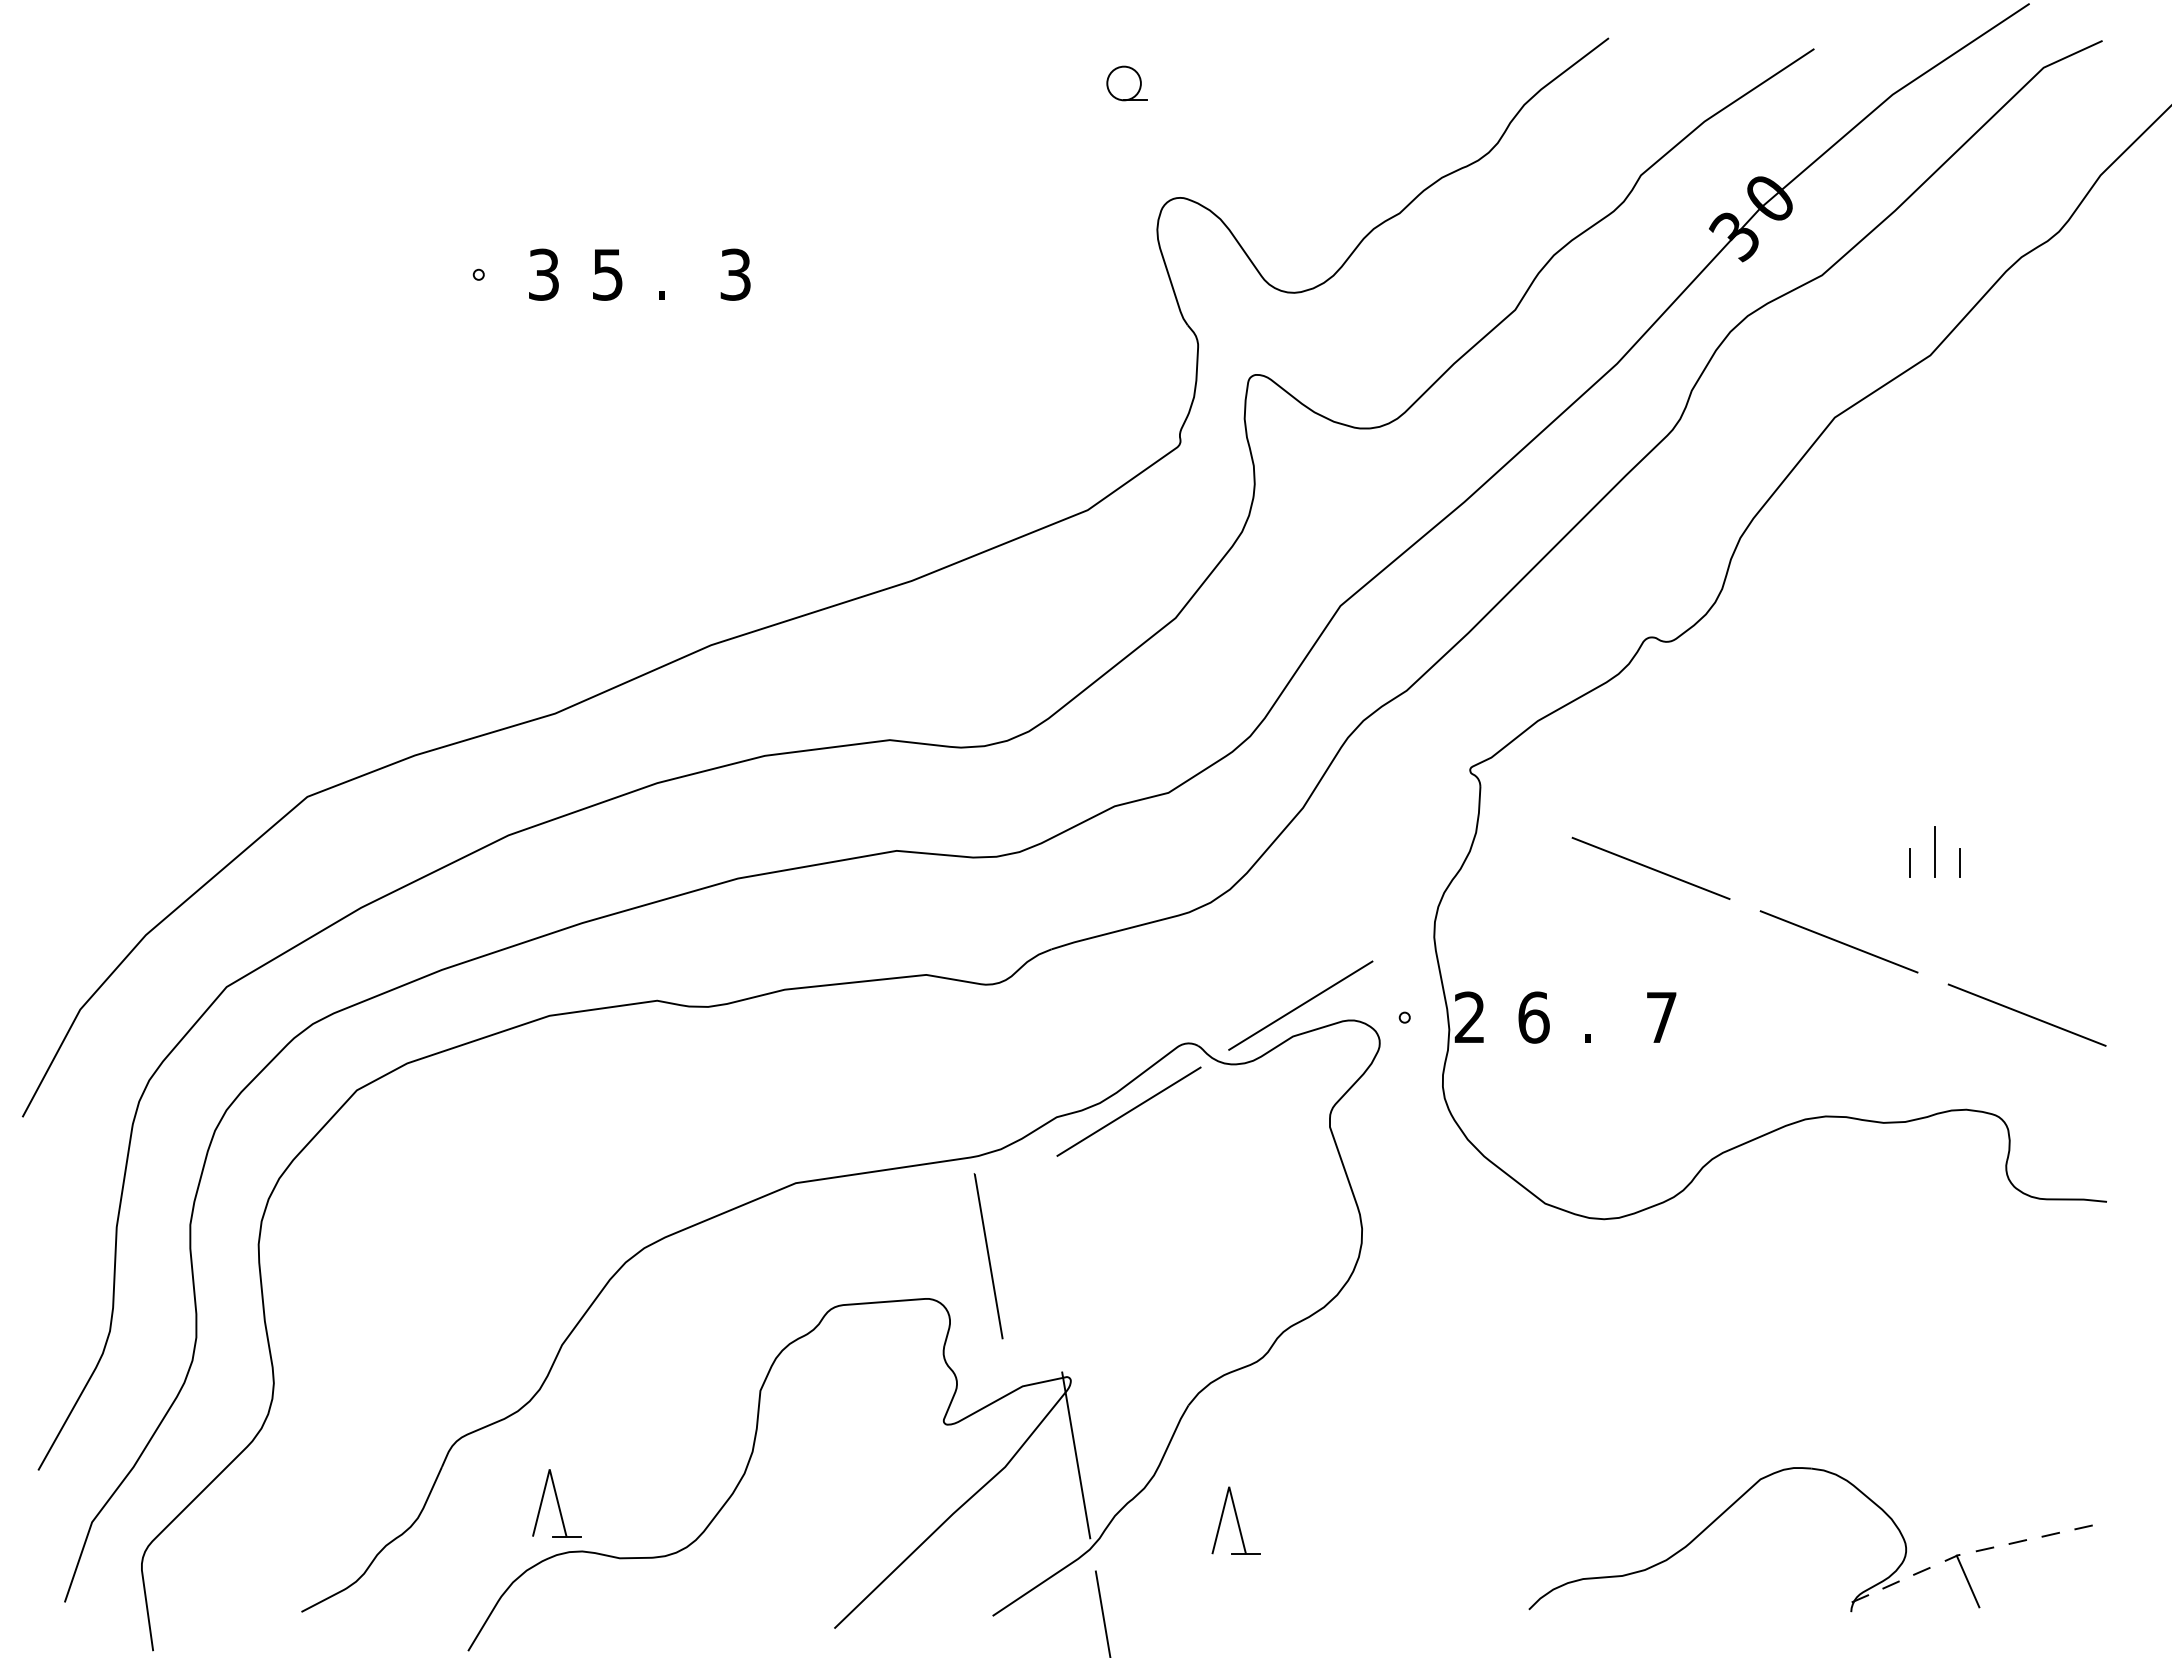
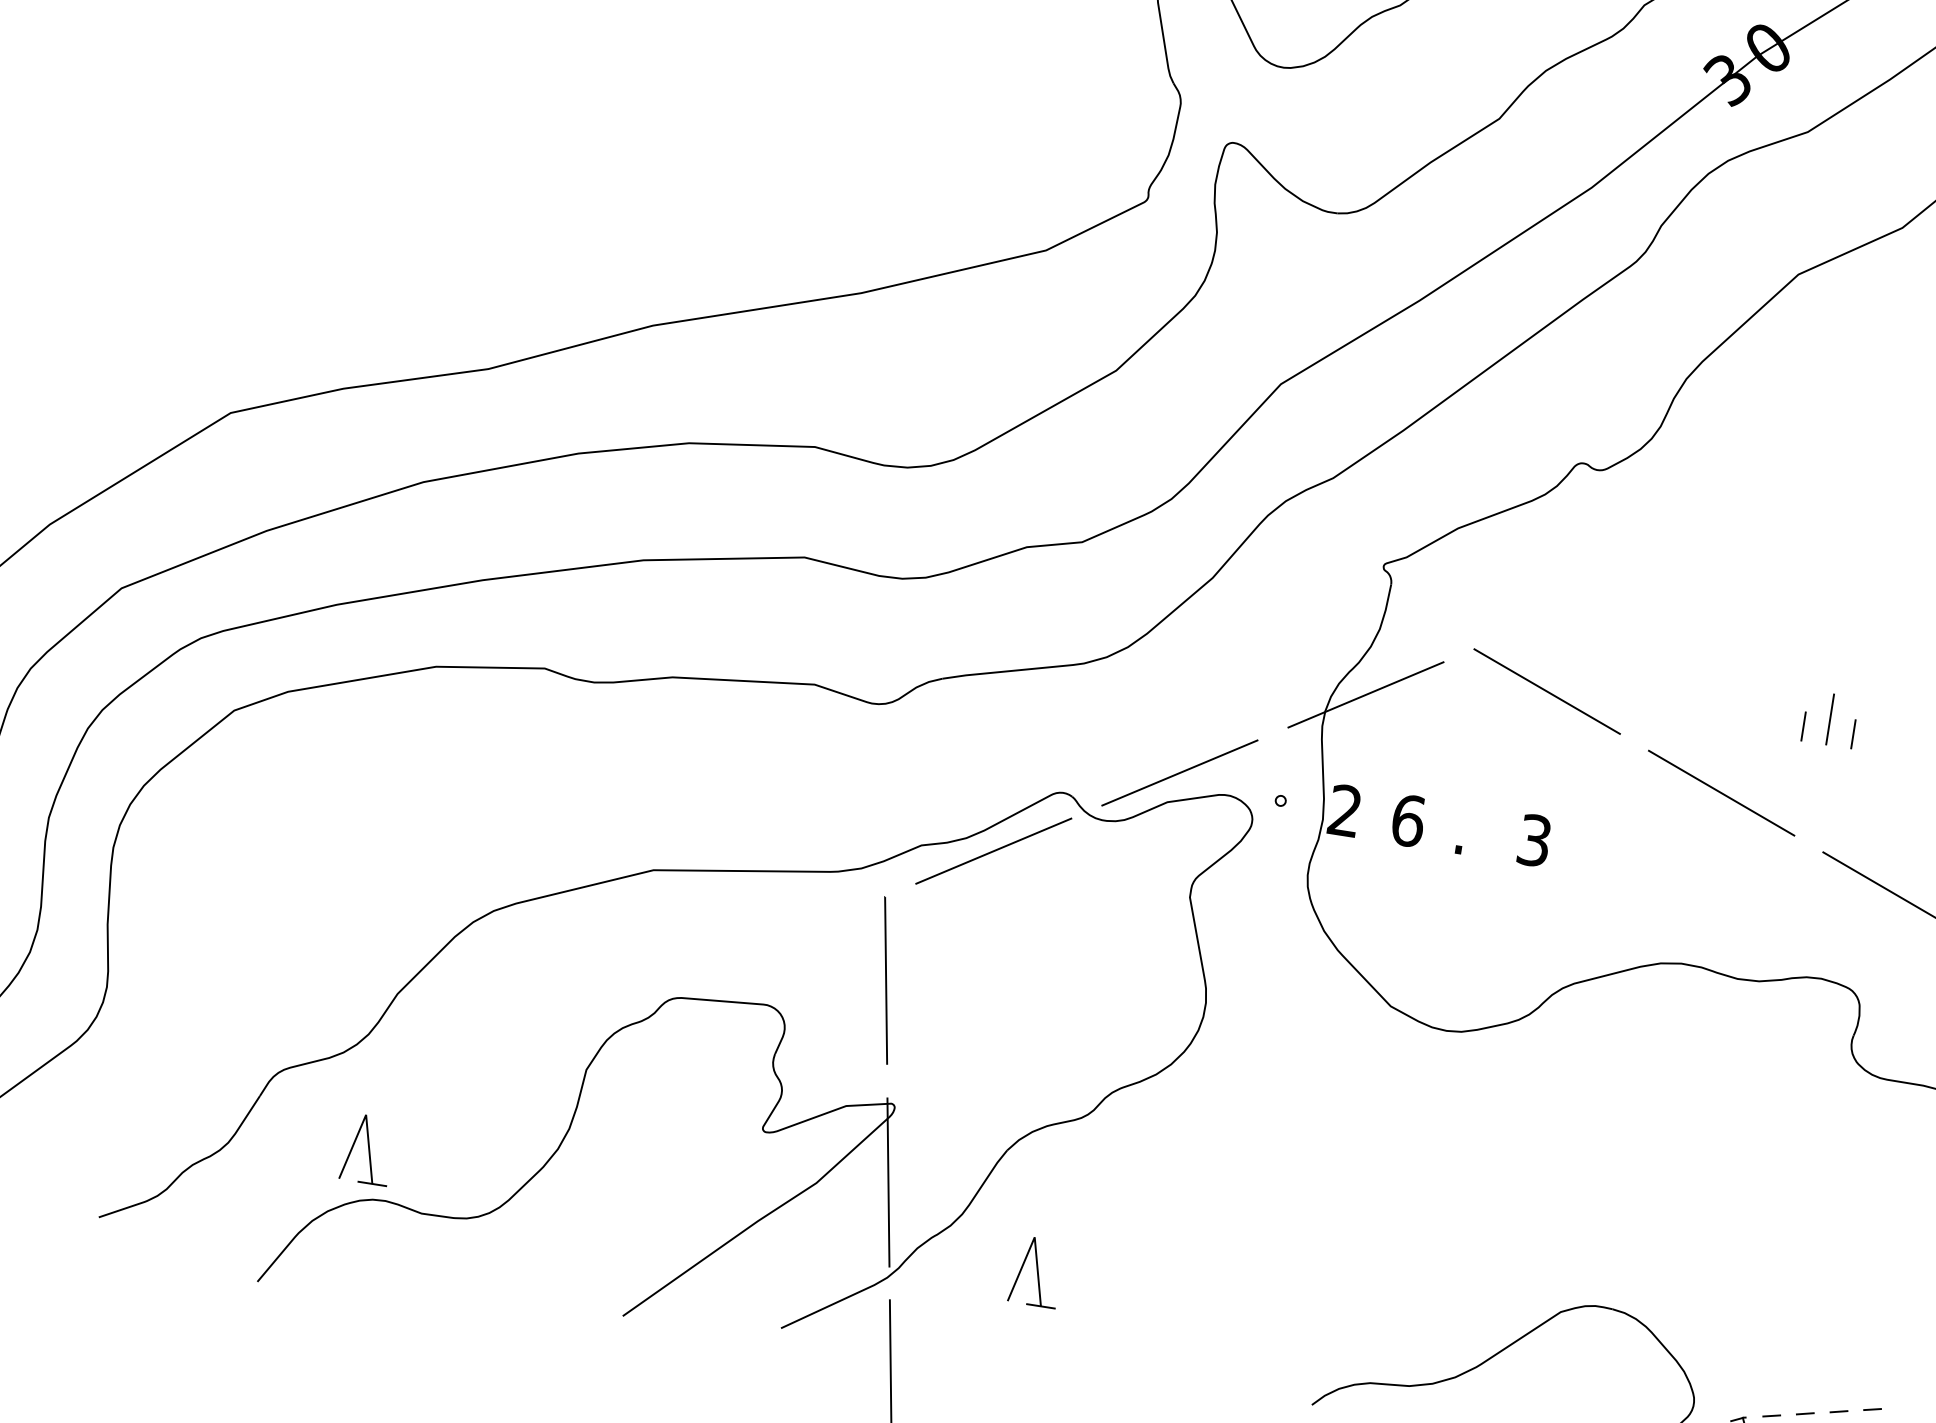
line: (1472, 899) -> (1365, 694), added
text: (1661, 1017) -> (1534, 840), 7 -> 3
line: (988, 1256) -> (885, 980), moved

